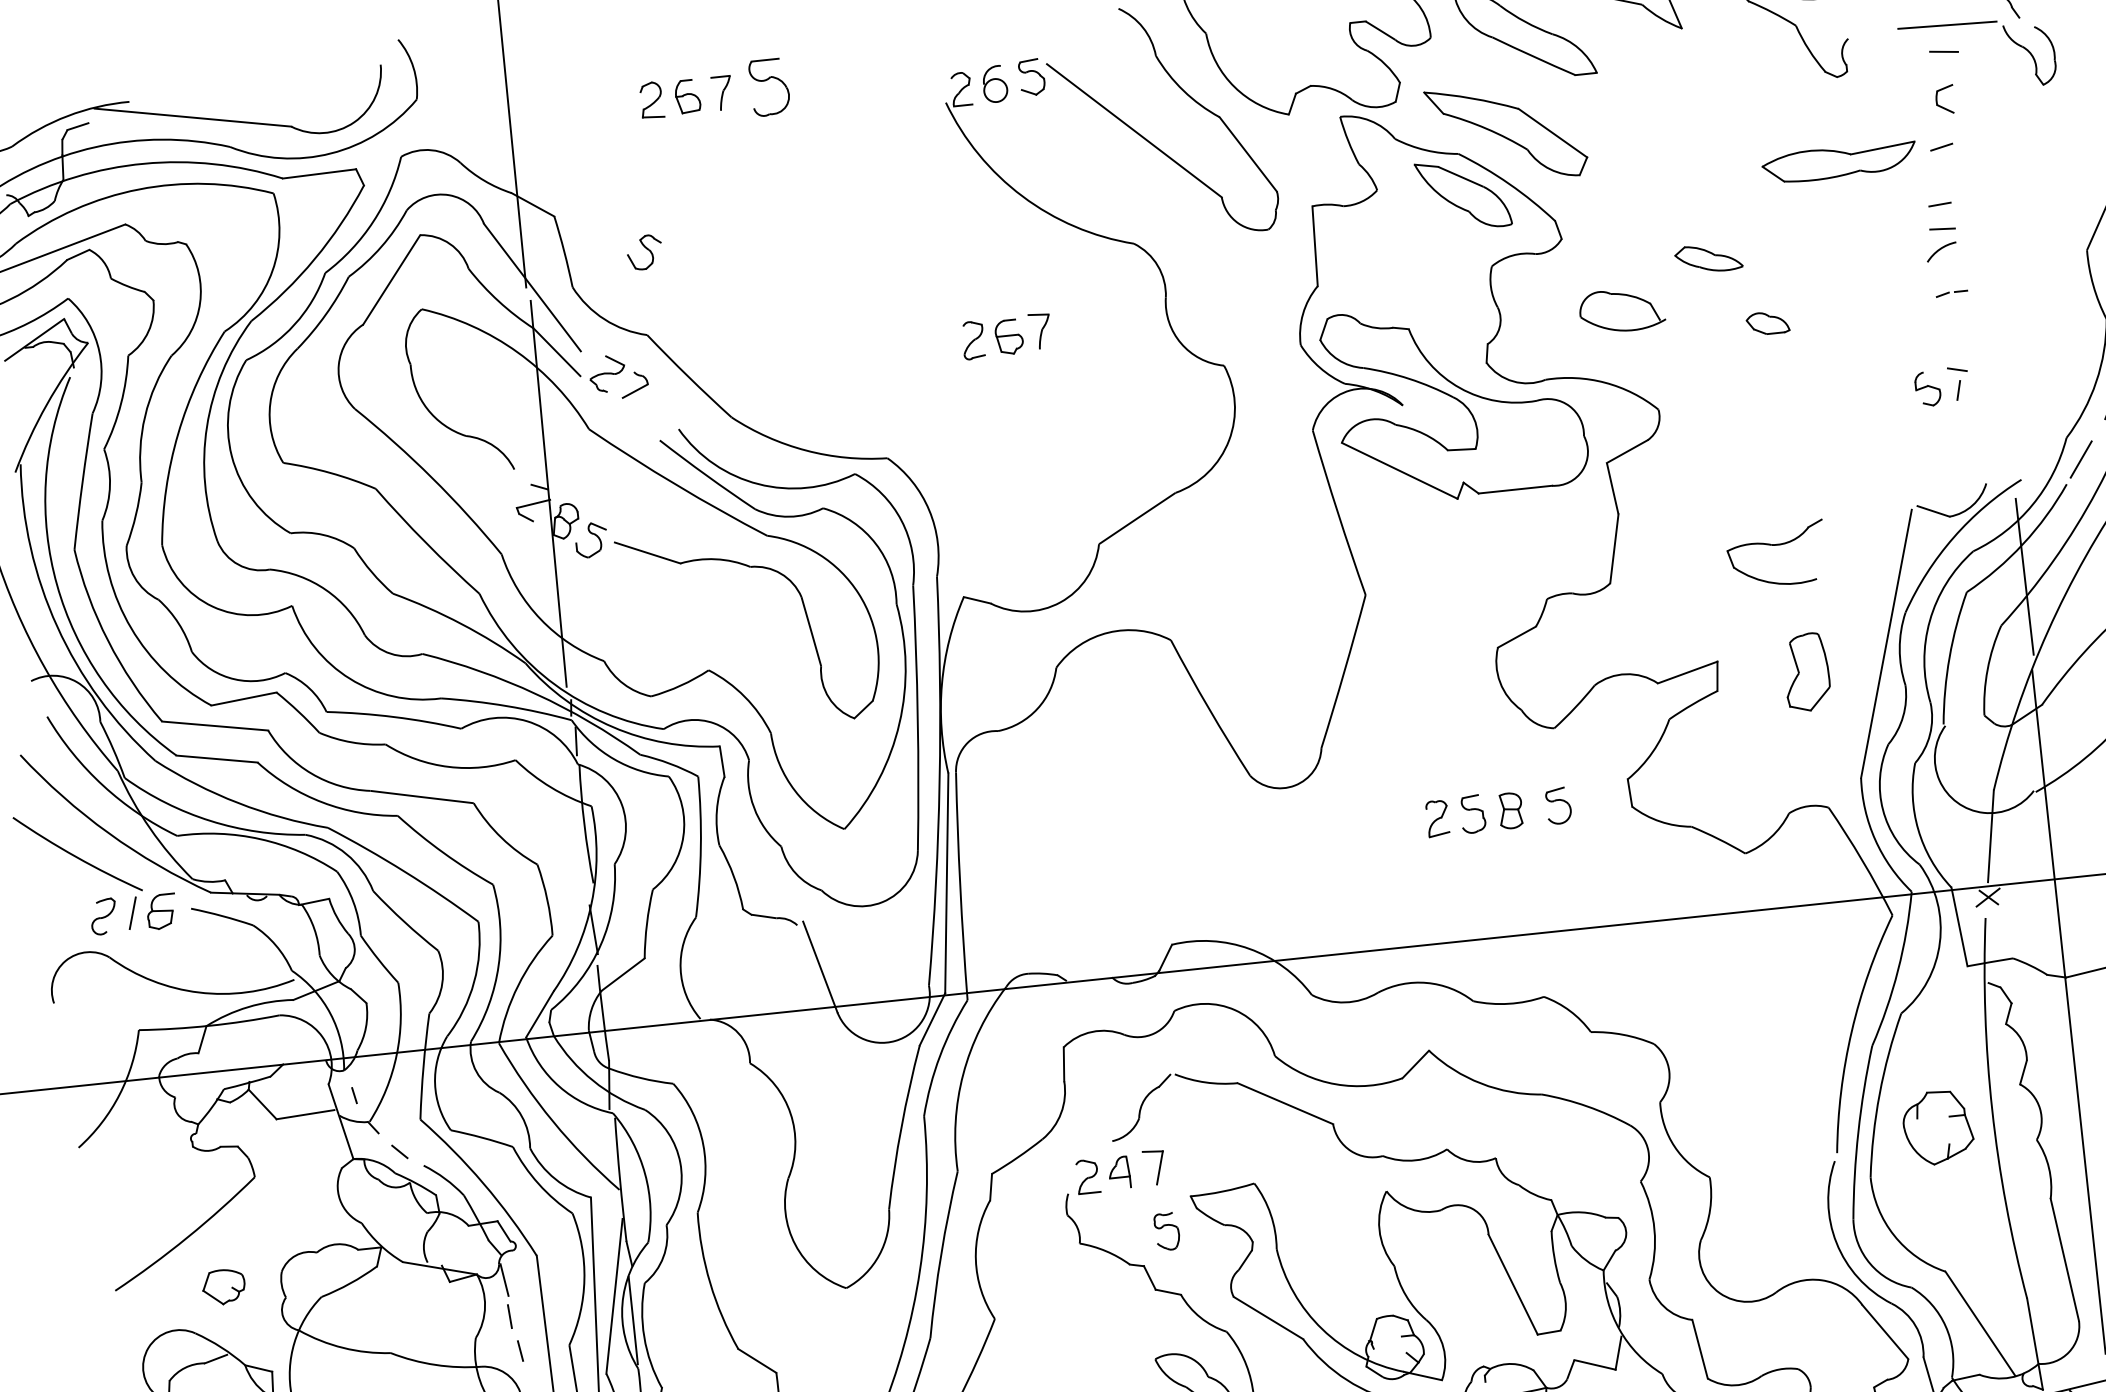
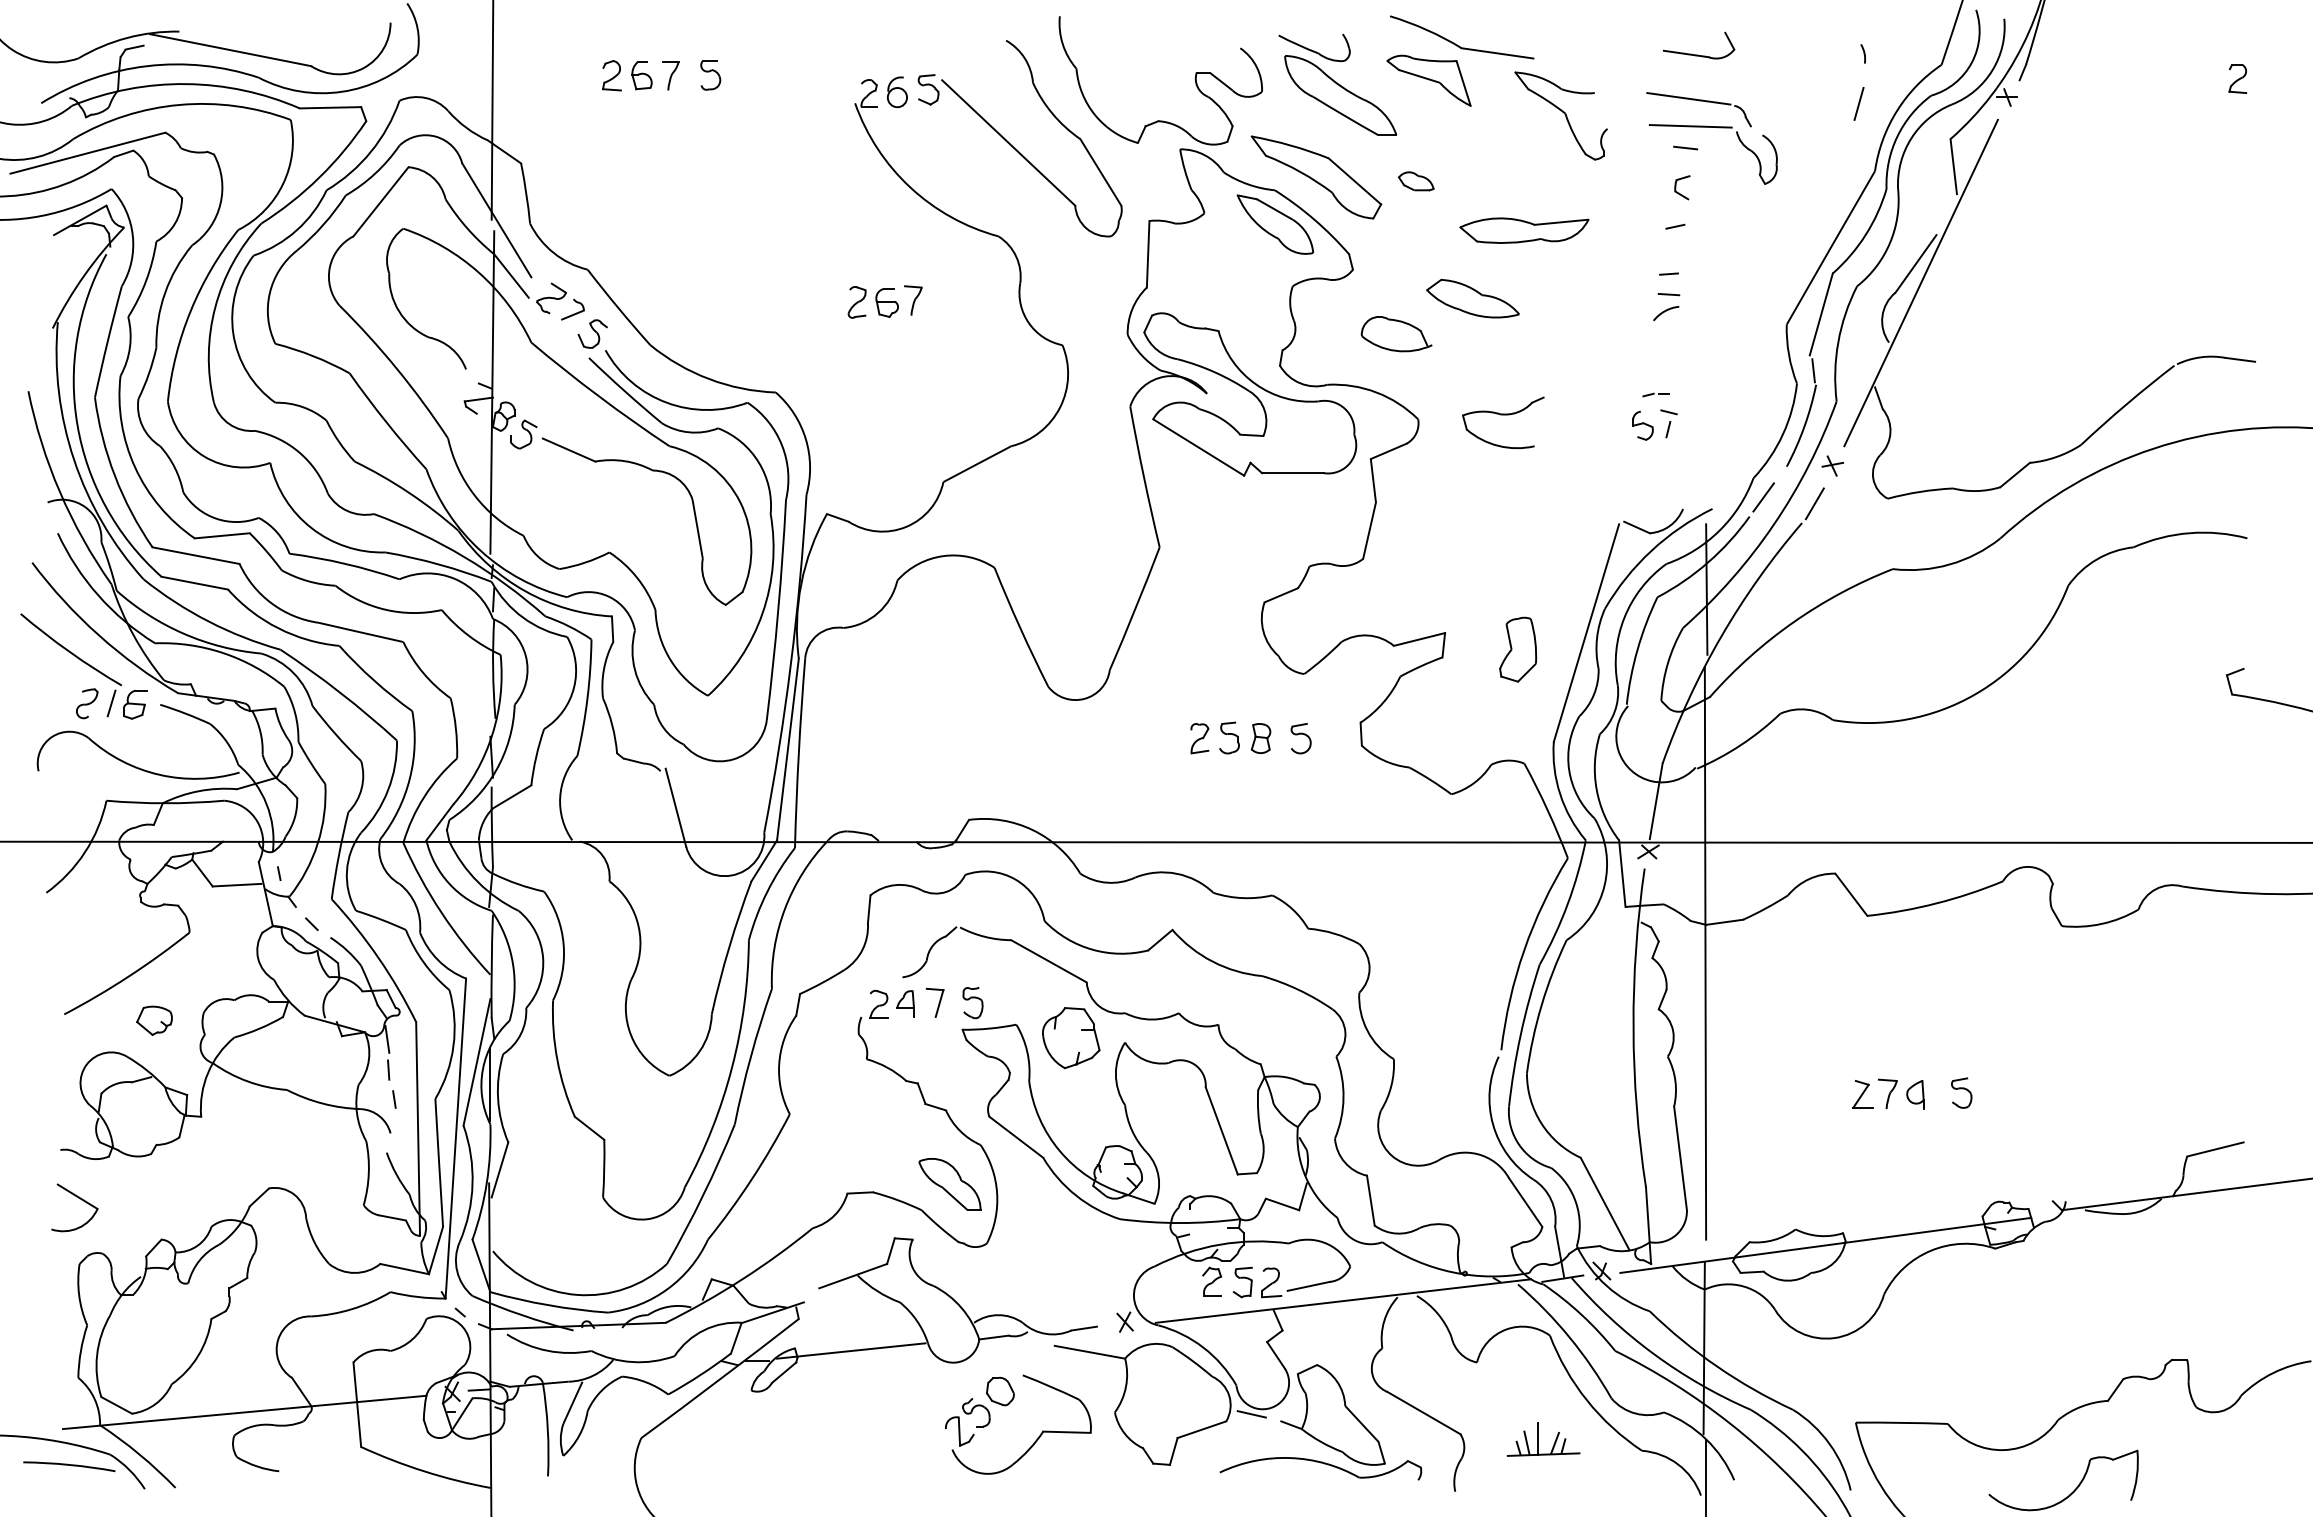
part: (769, 87) -> (710, 75), size x0.62
part: (1839, 162) -> (1524, 230), moved
part: (644, 251) -> (592, 333), moved
part: (1708, 258) -> (1472, 298), size x1.67
part: (1951, 293) -> (1655, 394), moved
part: (1768, 323) -> (1416, 181), moved
part: (1775, 546) -> (1503, 415), moved
part: (1938, 1128) -> (1071, 1038), moved
part: (1166, 1231) -> (972, 1002), moved

